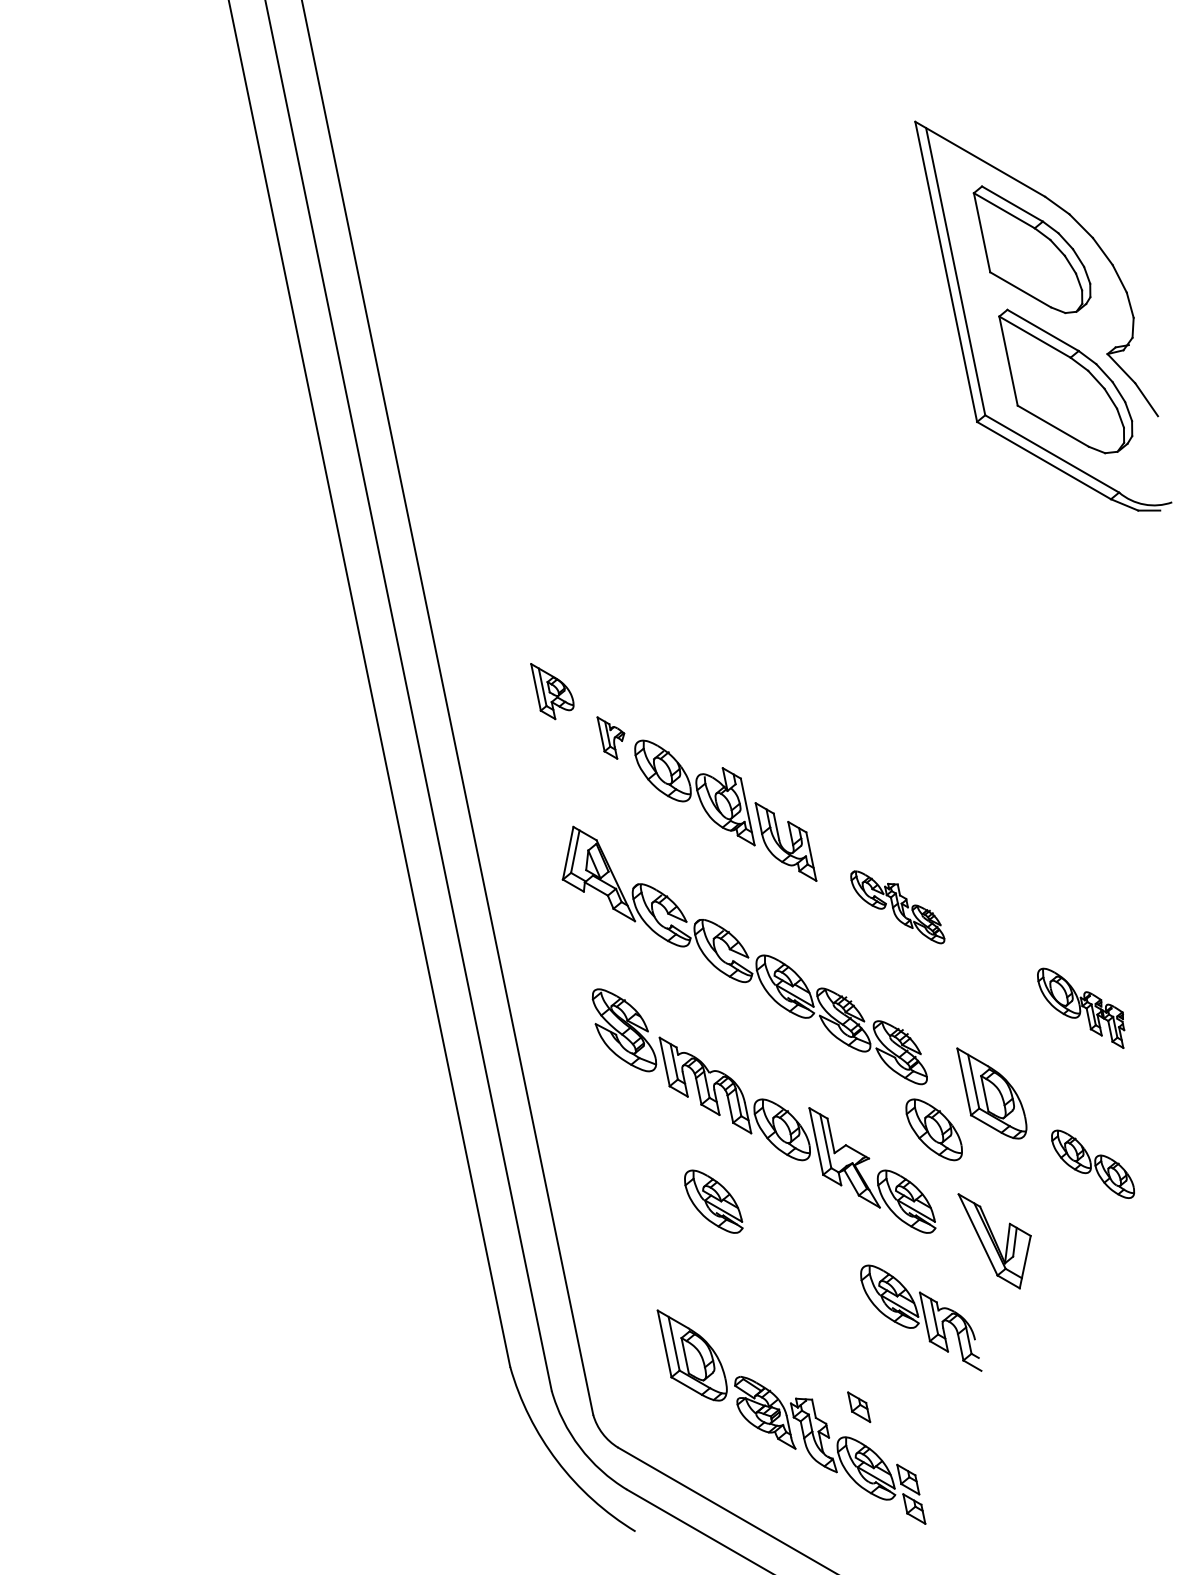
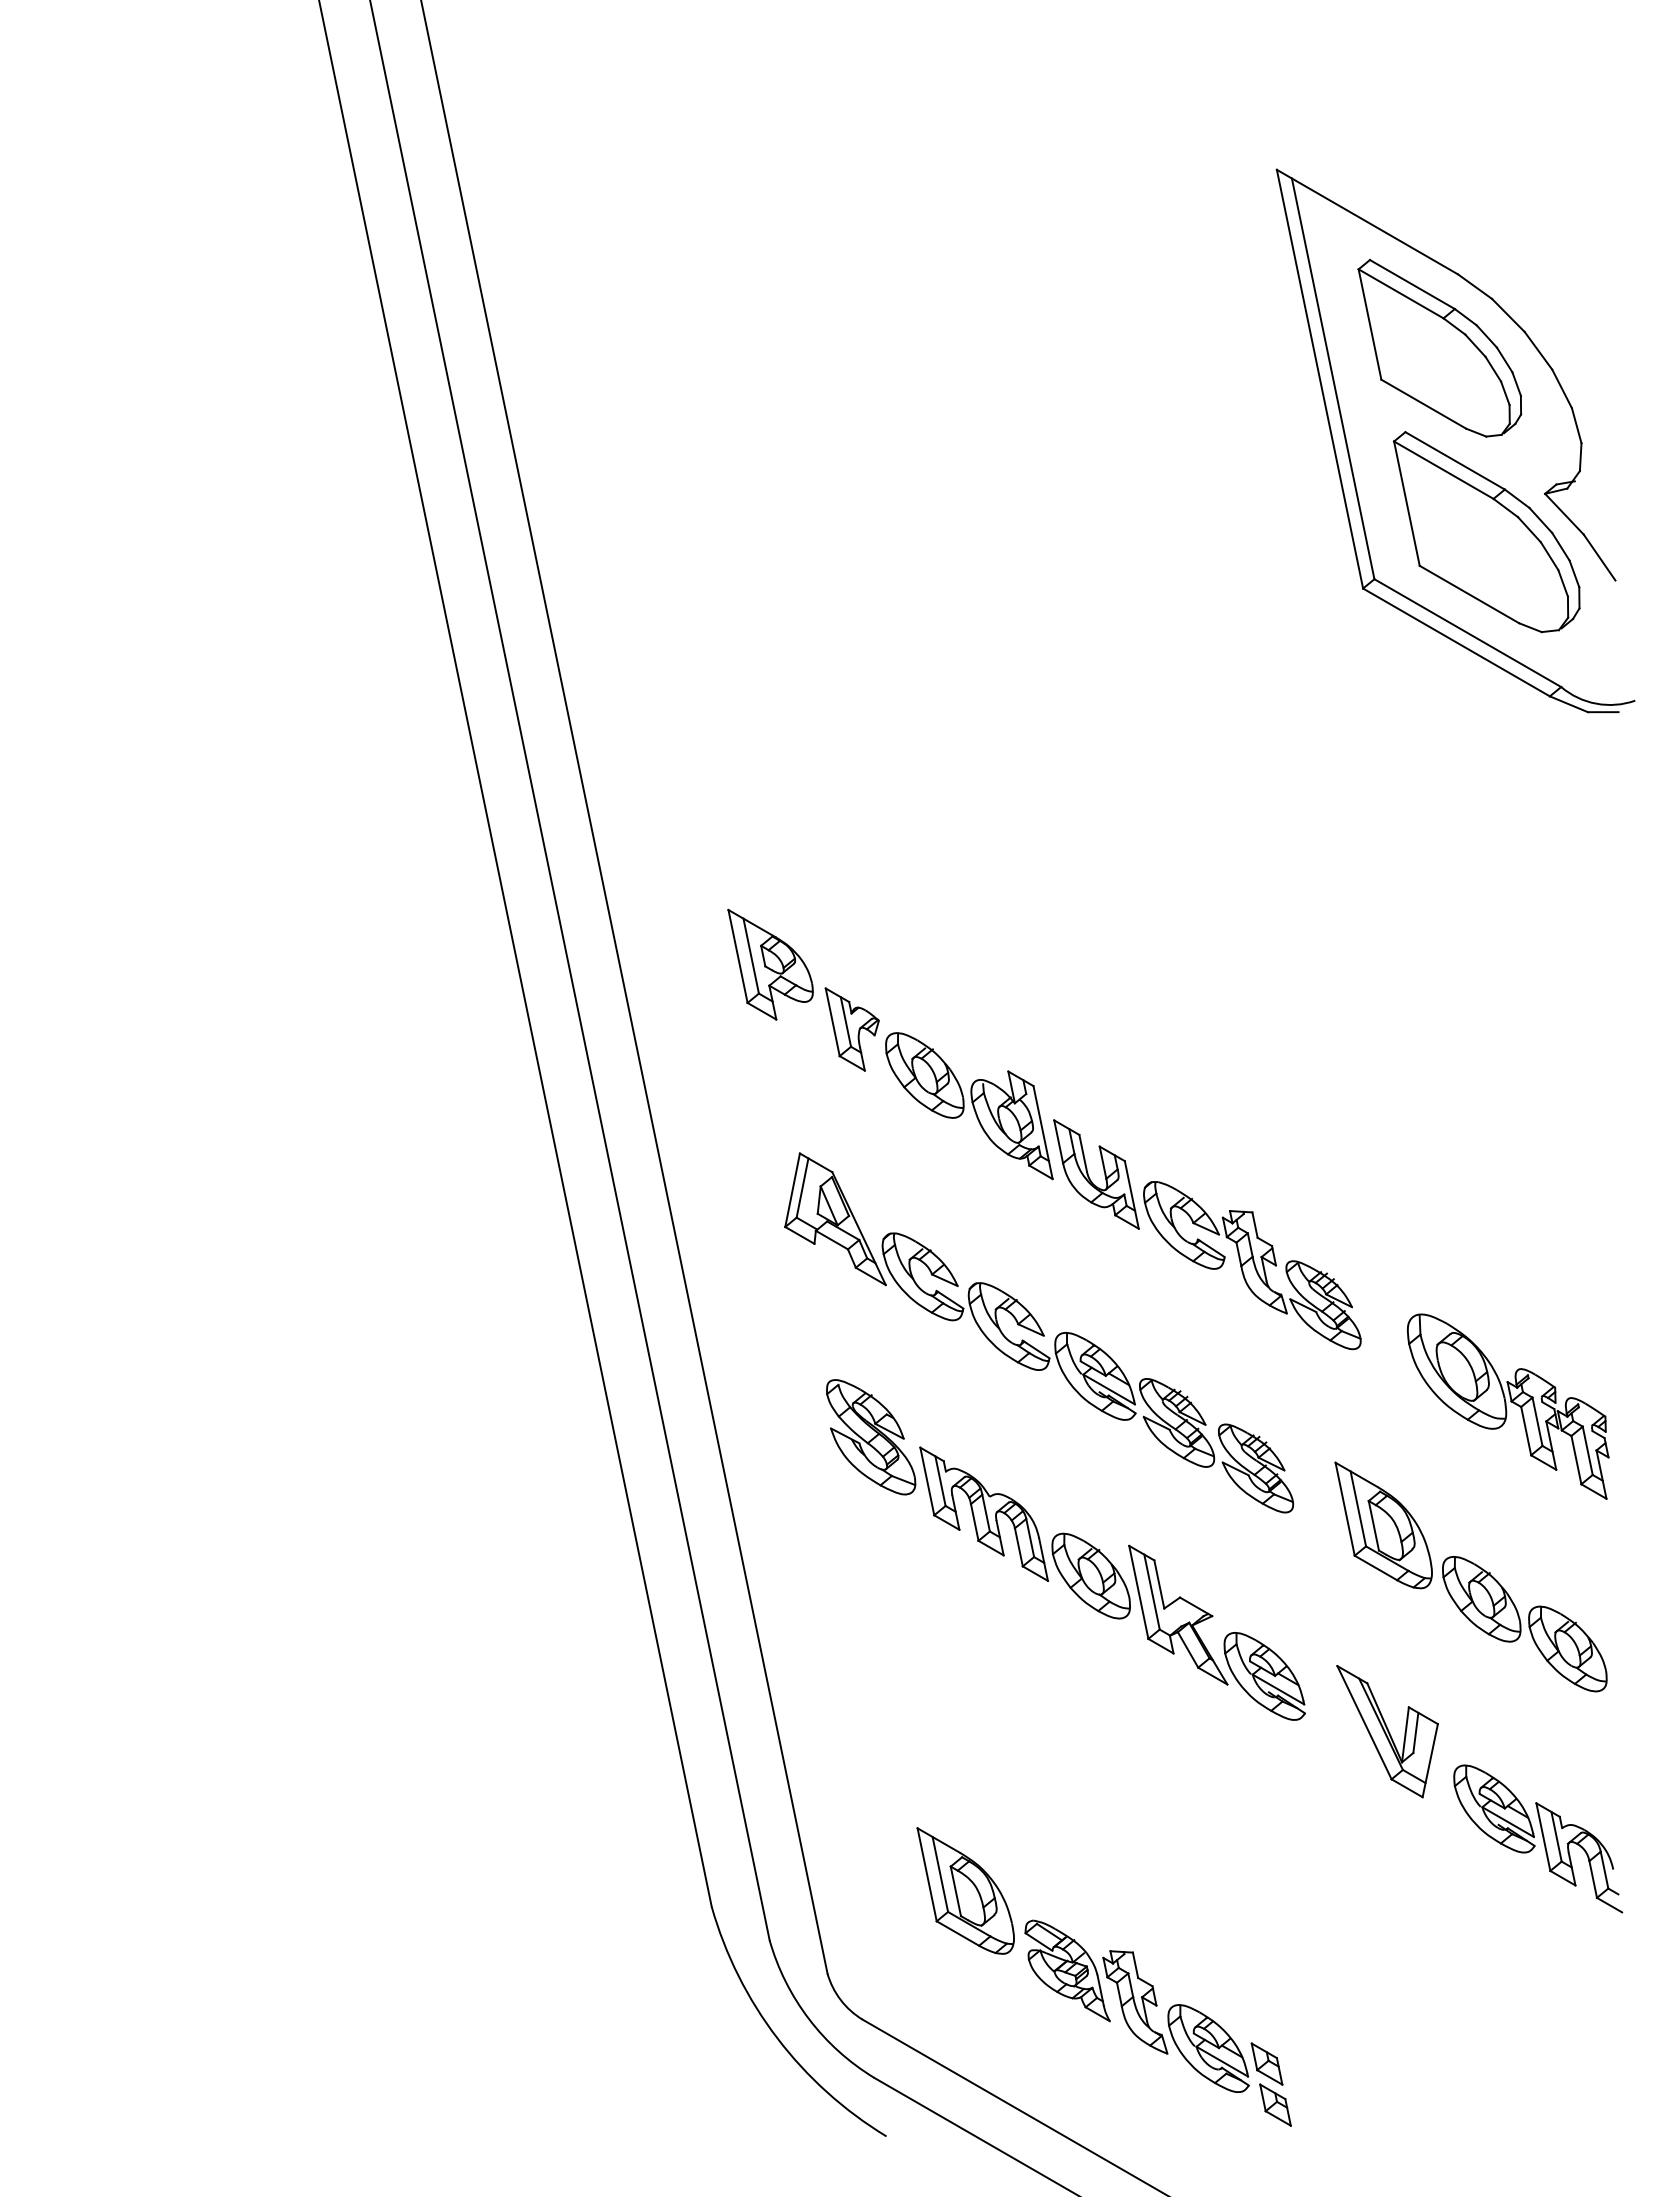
part: (552, 691) -> (770, 964), size x1.43
part: (610, 738) -> (851, 1029), size x1.43
part: (897, 907) -> (1252, 1265), size x1.67
part: (1080, 1008) -> (1507, 1406), size x1.67
part: (933, 1129) -> (1302, 1575), removed
part: (1092, 1164) -> (1524, 1624), size x1.43
part: (713, 1201) -> (995, 1676), removed
part: (921, 1317) -> (1538, 1838), moved
part: (859, 1406) -> (1198, 1962), removed

